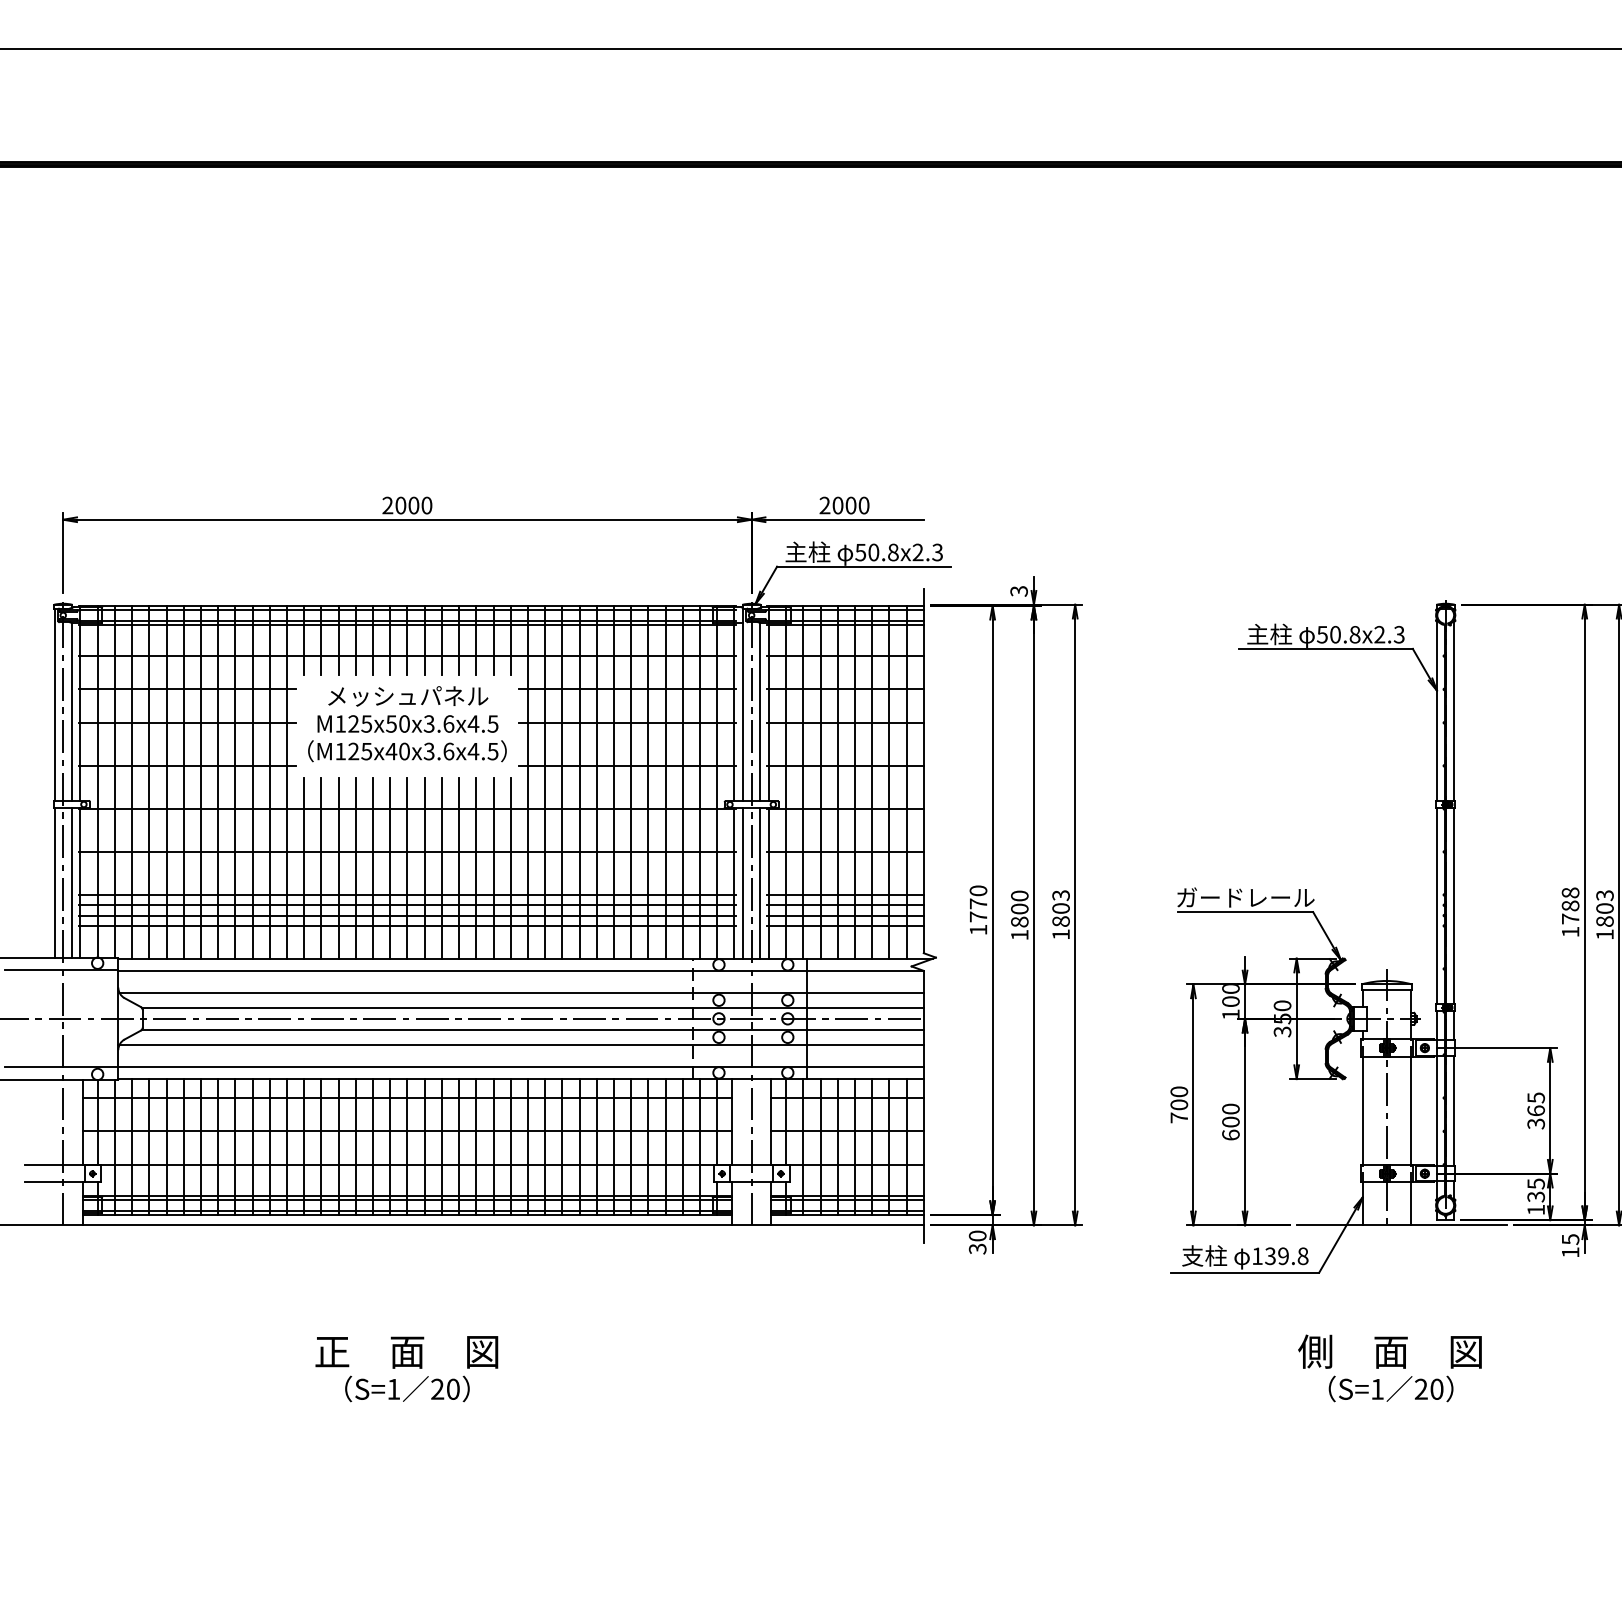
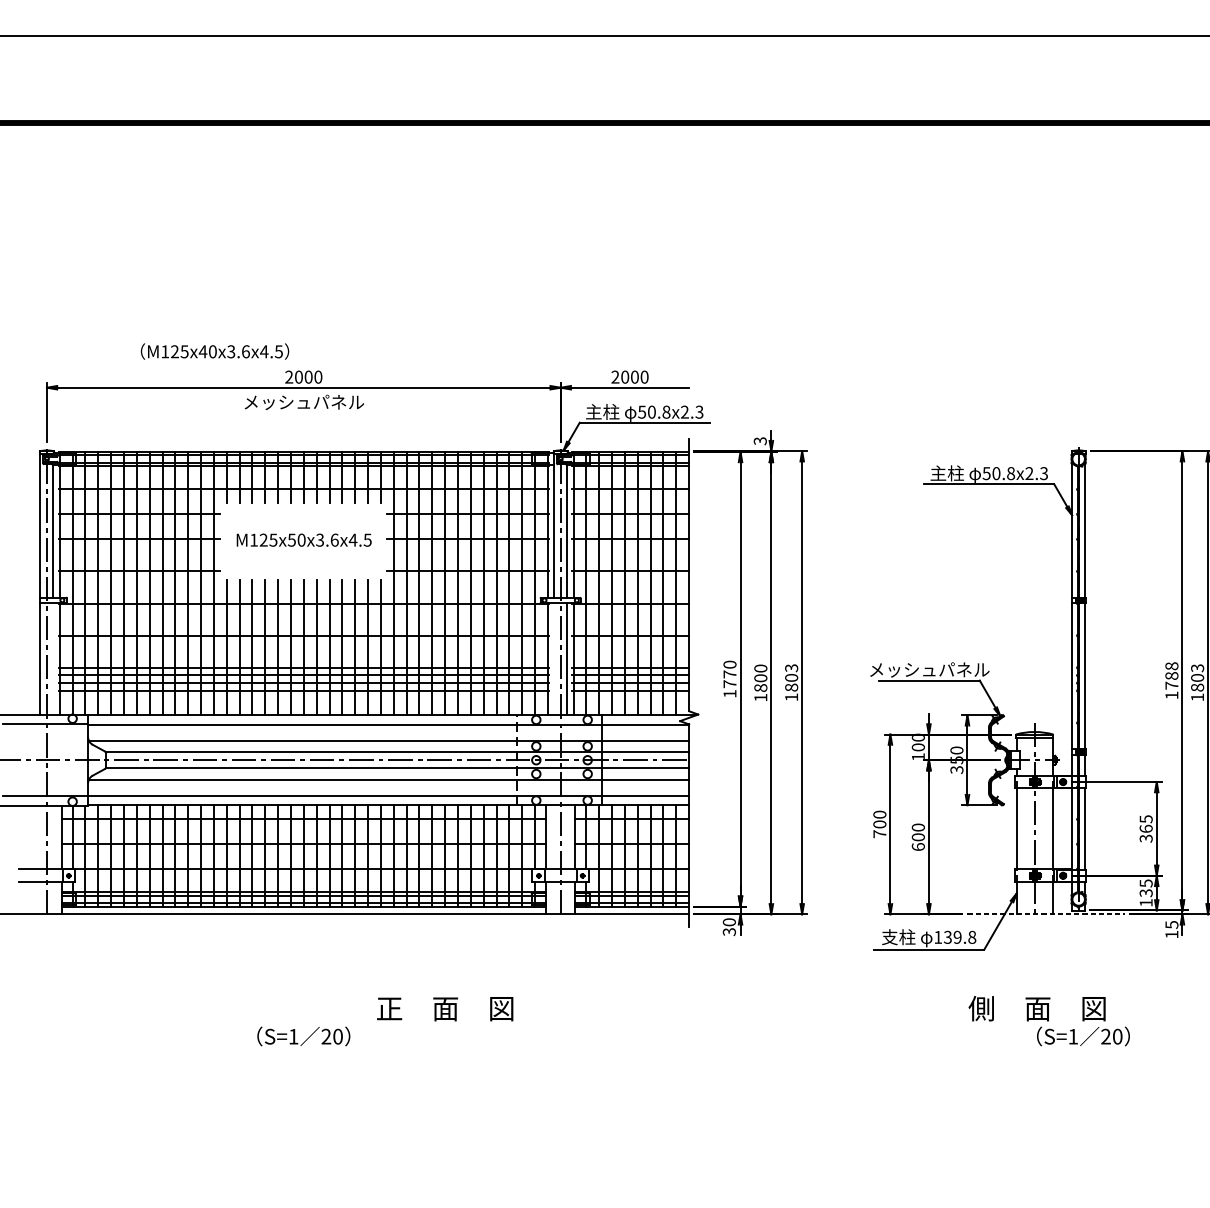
text: (408, 696) -> (304, 402), moved
text: (407, 751) -> (215, 351), moved
line: (72, 882) -> (53, 658), removed
line: (742, 883) -> (553, 659), removed
text: (1246, 897) -> (930, 669), ガードレール -> メッシュパネル
line: (1402, 1225) -> (1046, 914), solid -> dashed
text: (406, 1352) -> (444, 1009), moved
text: (1390, 1388) -> (1083, 1036), moved

